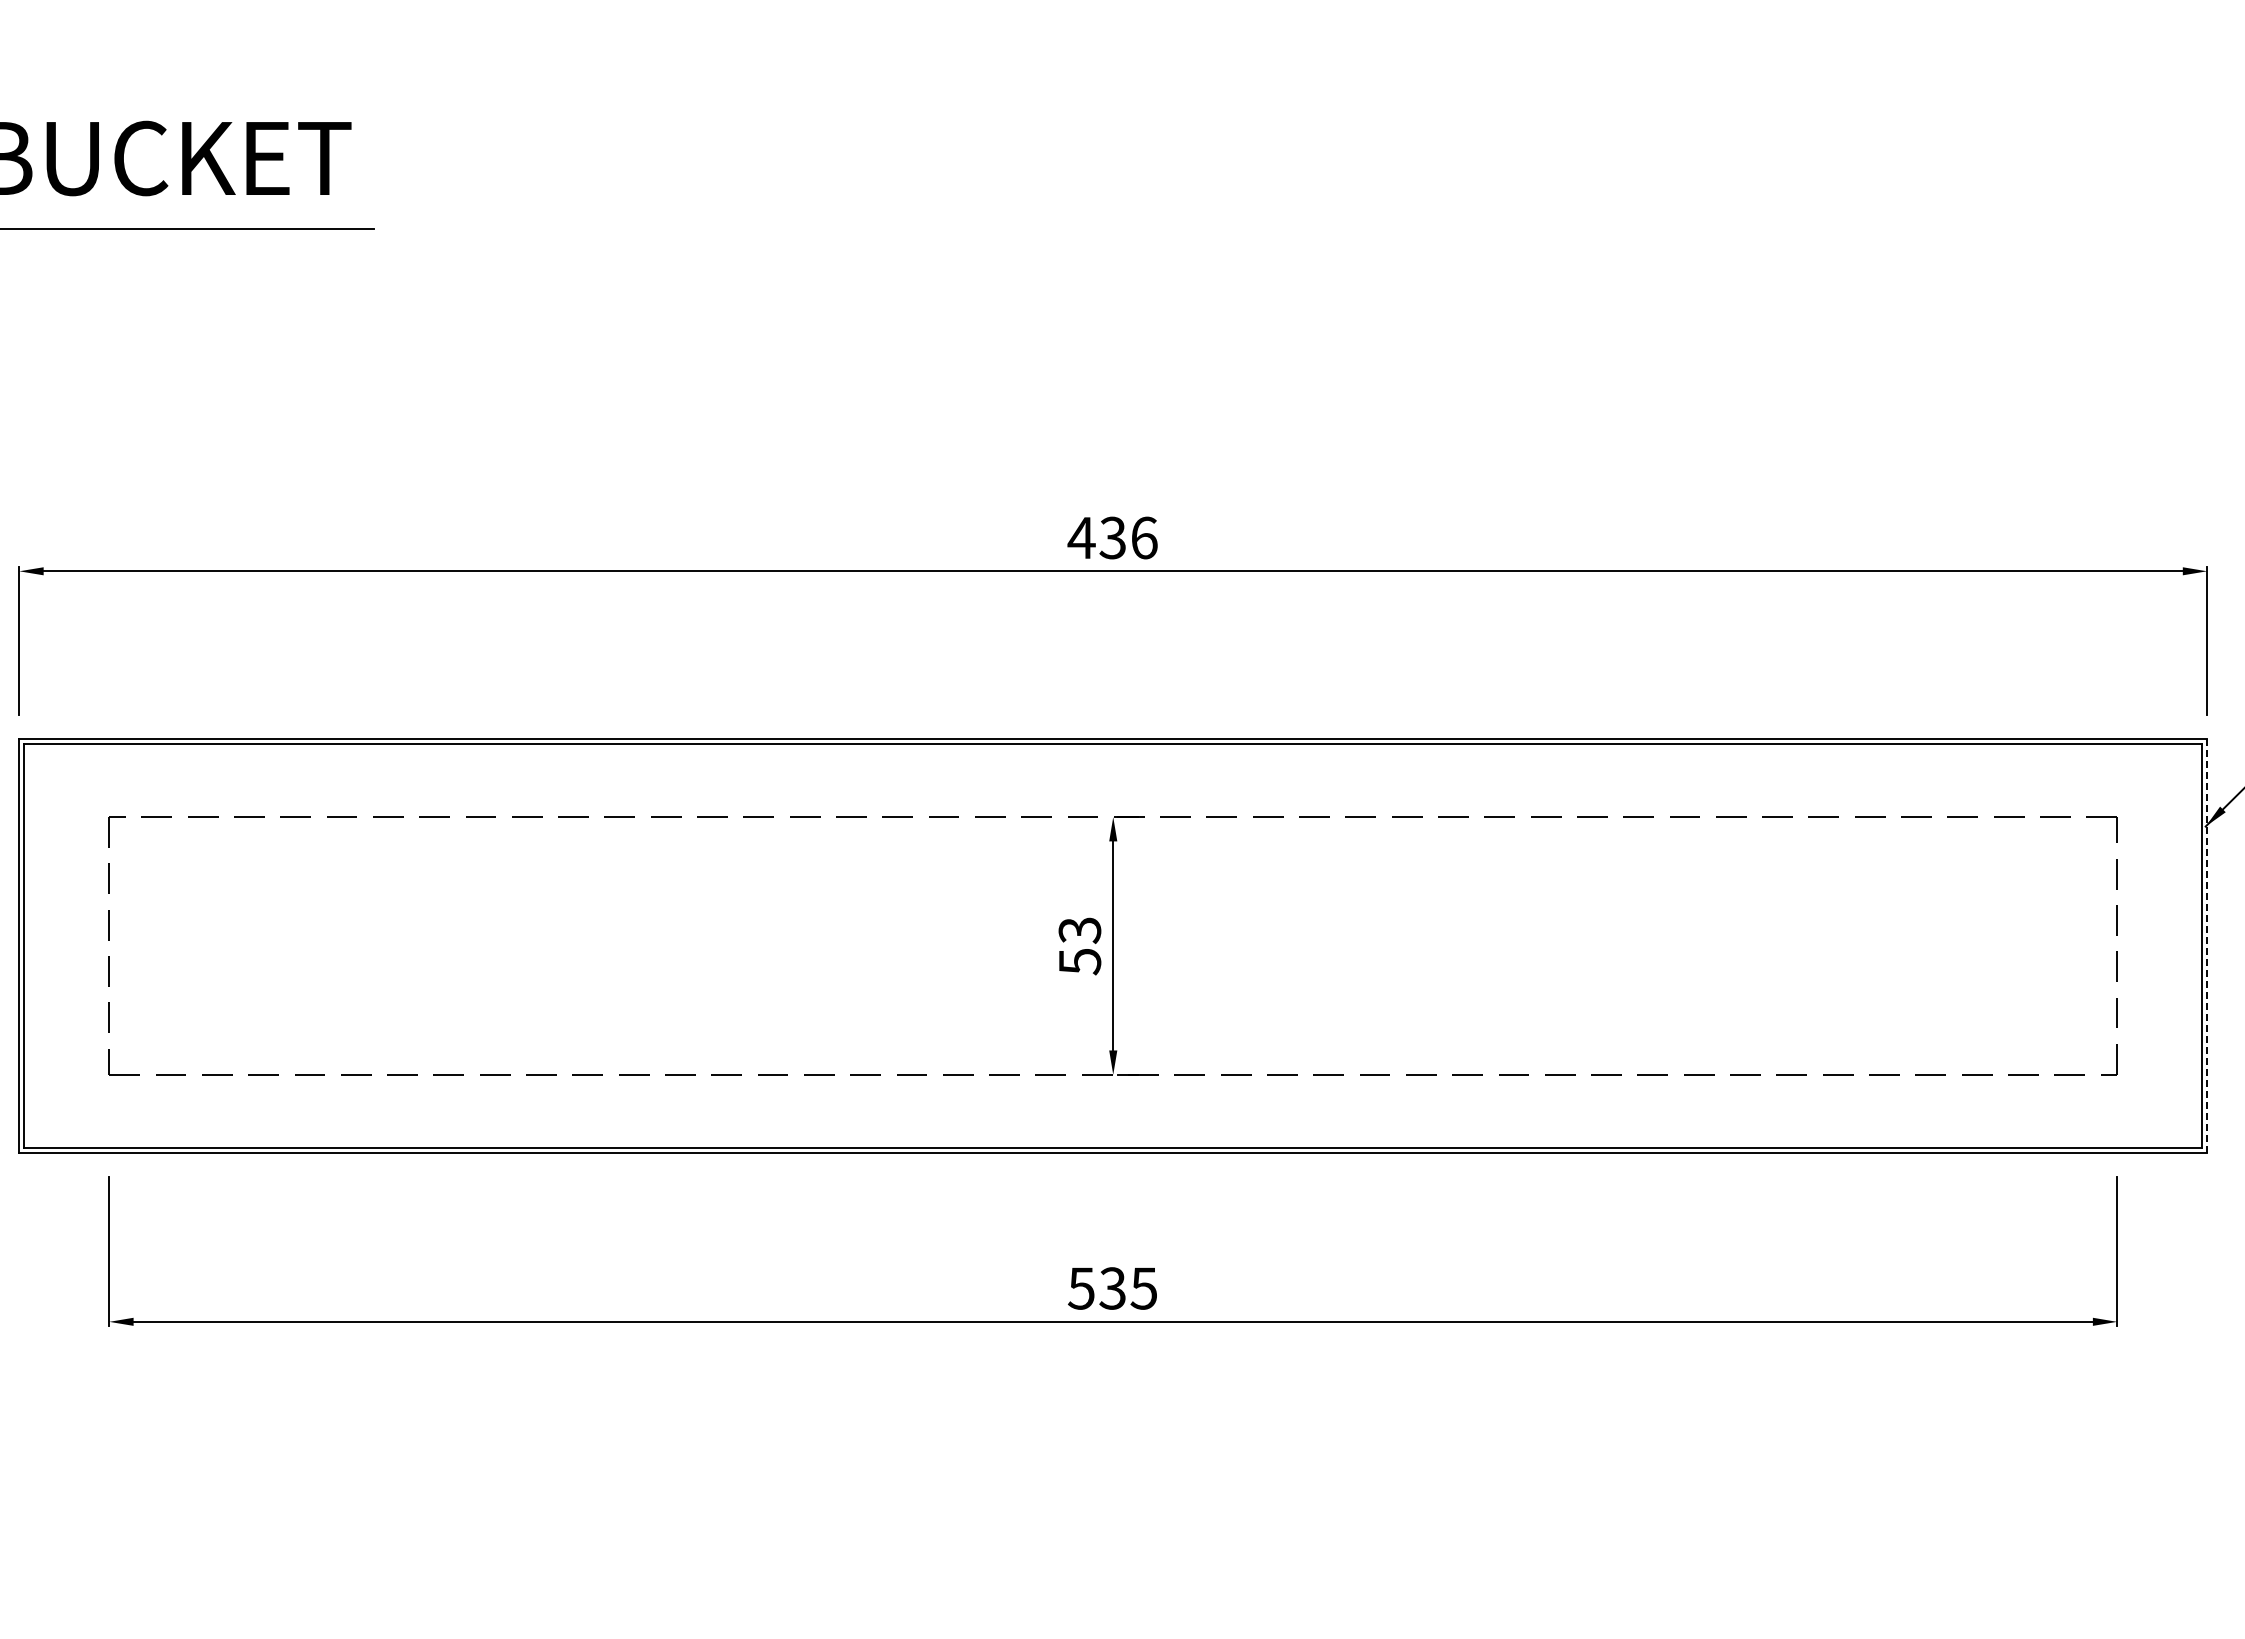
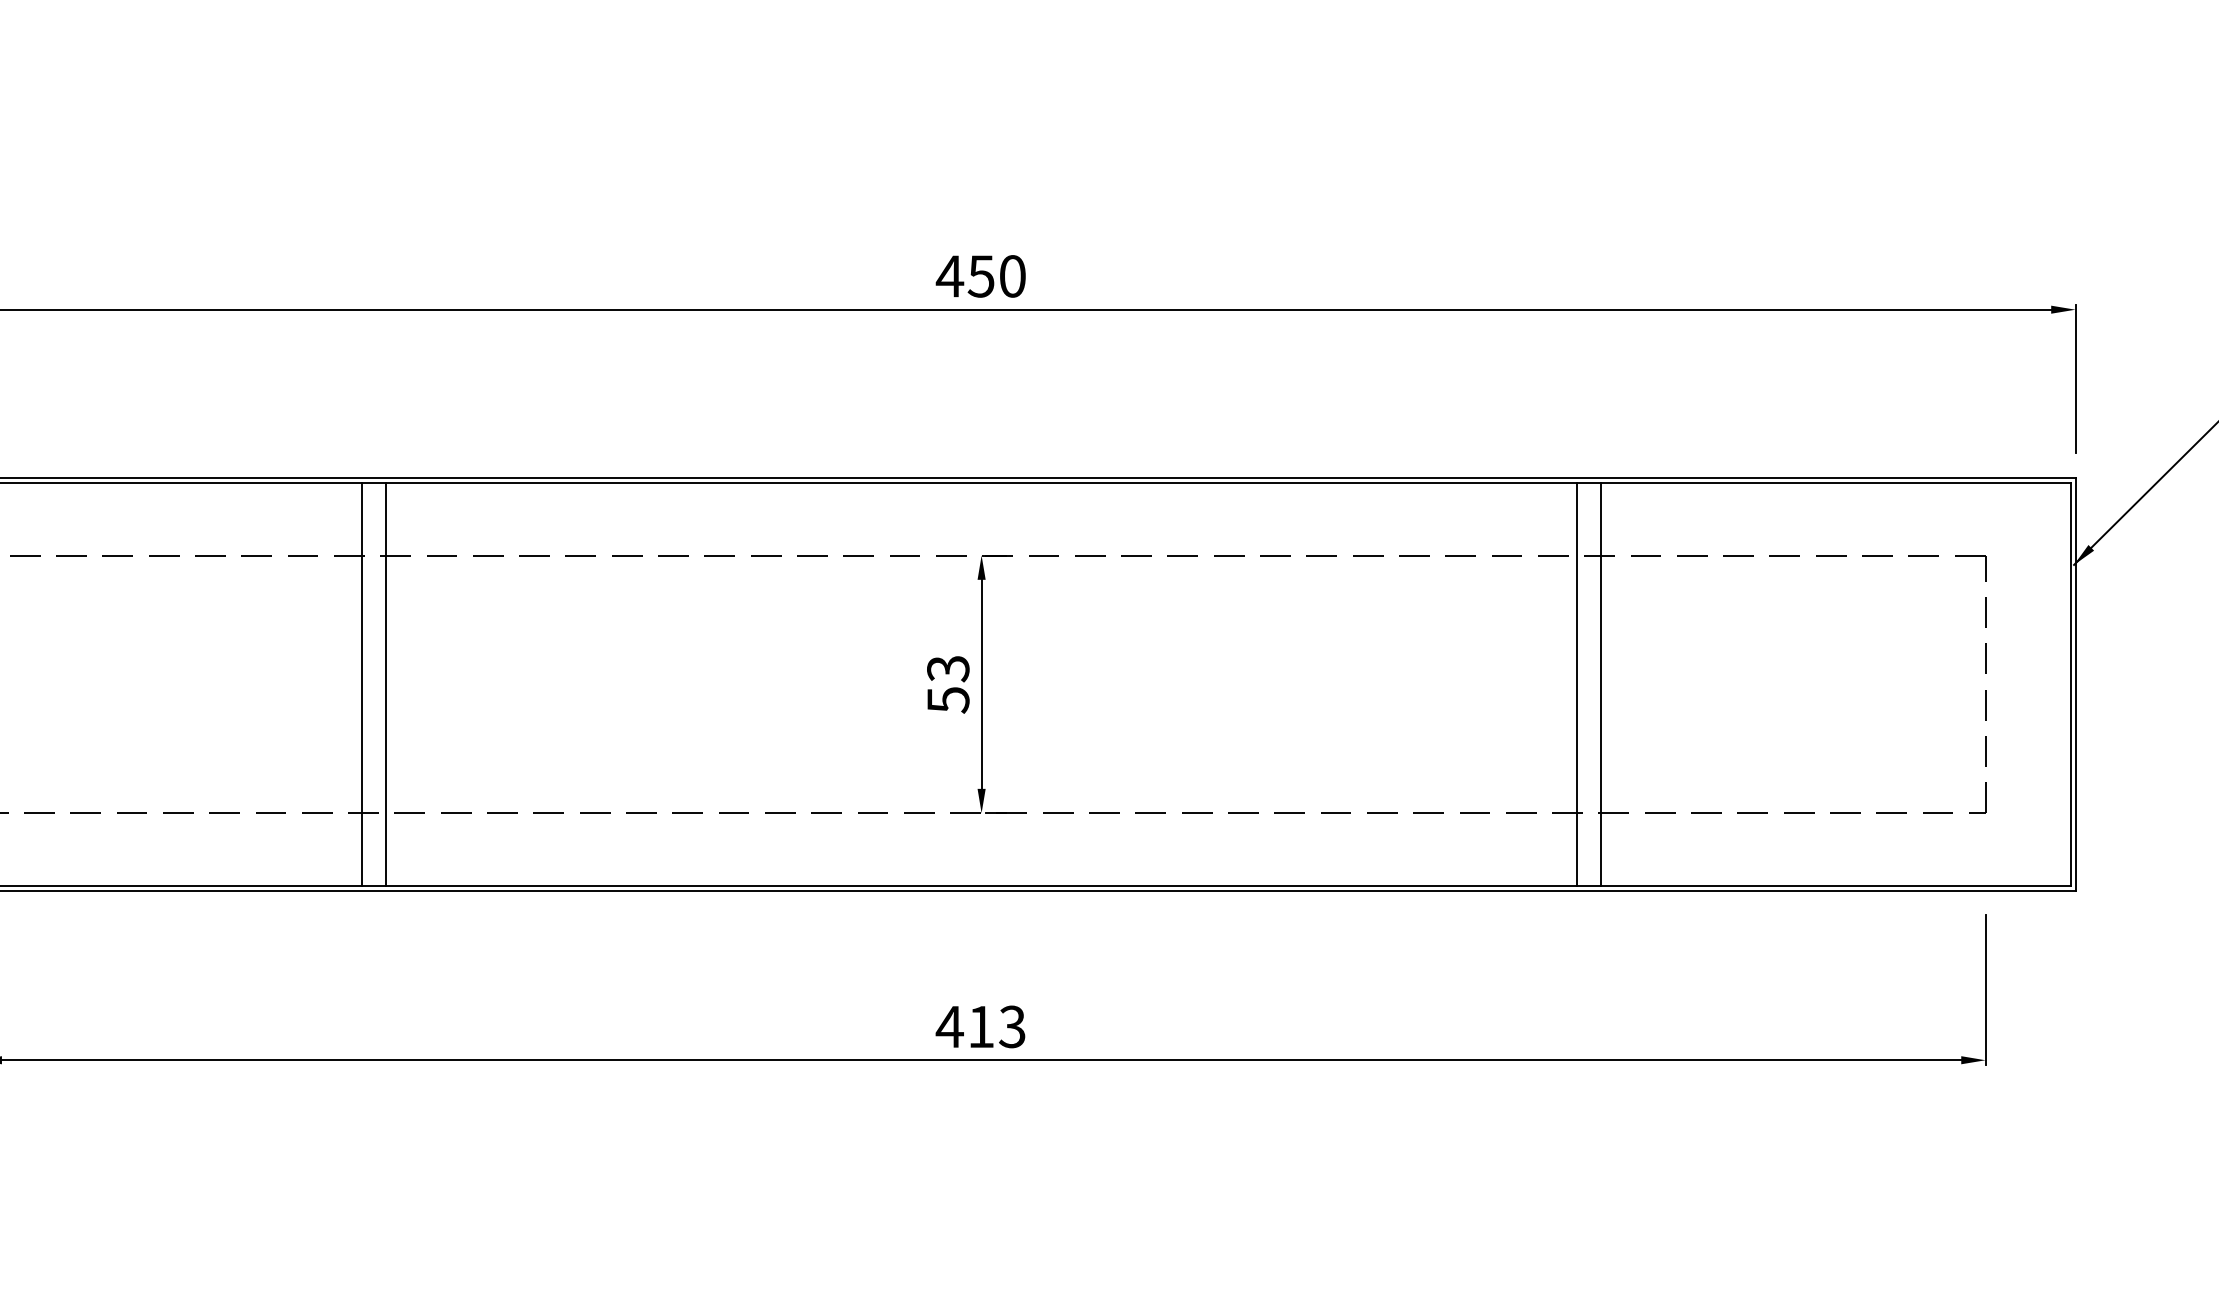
text: (1128, 537) -> (996, 275), 436 -> 450
line: (493, 945) -> (361, 683), added
line: (517, 945) -> (385, 683), added
line: (1708, 945) -> (1576, 683), added
line: (1733, 945) -> (1601, 683), added
line: (2207, 945) -> (2075, 683), dashed -> solid
text: (1111, 1288) -> (979, 1026), 535 -> 413

